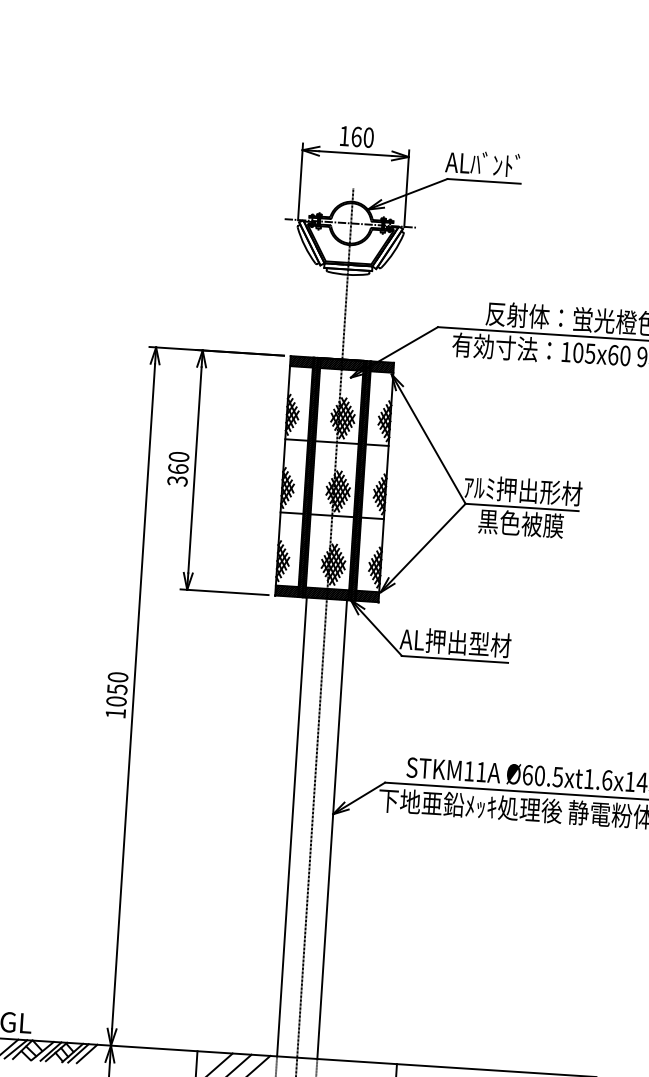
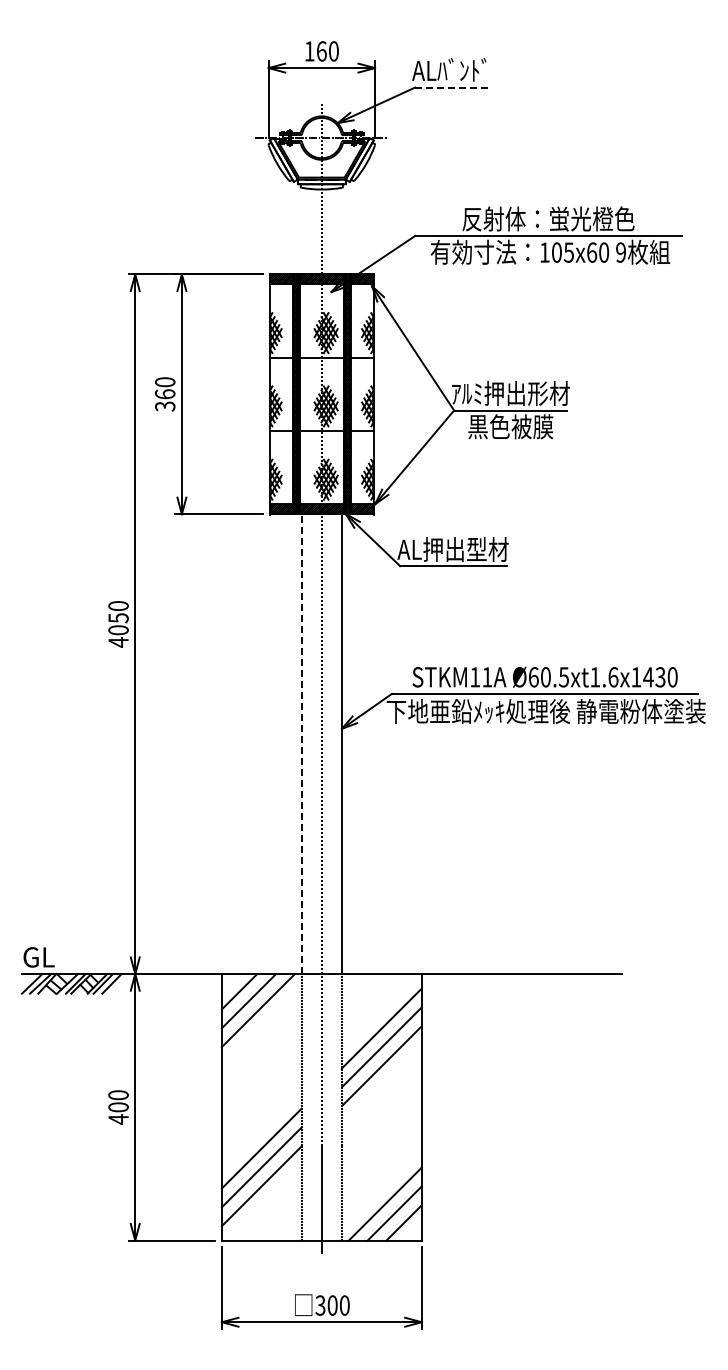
line: (483, 181) -> (451, 87), solid -> dashed
text: (115, 713) -> (118, 642), 1050 -> 4050
line: (291, 827) -> (301, 744), solid -> dashed

